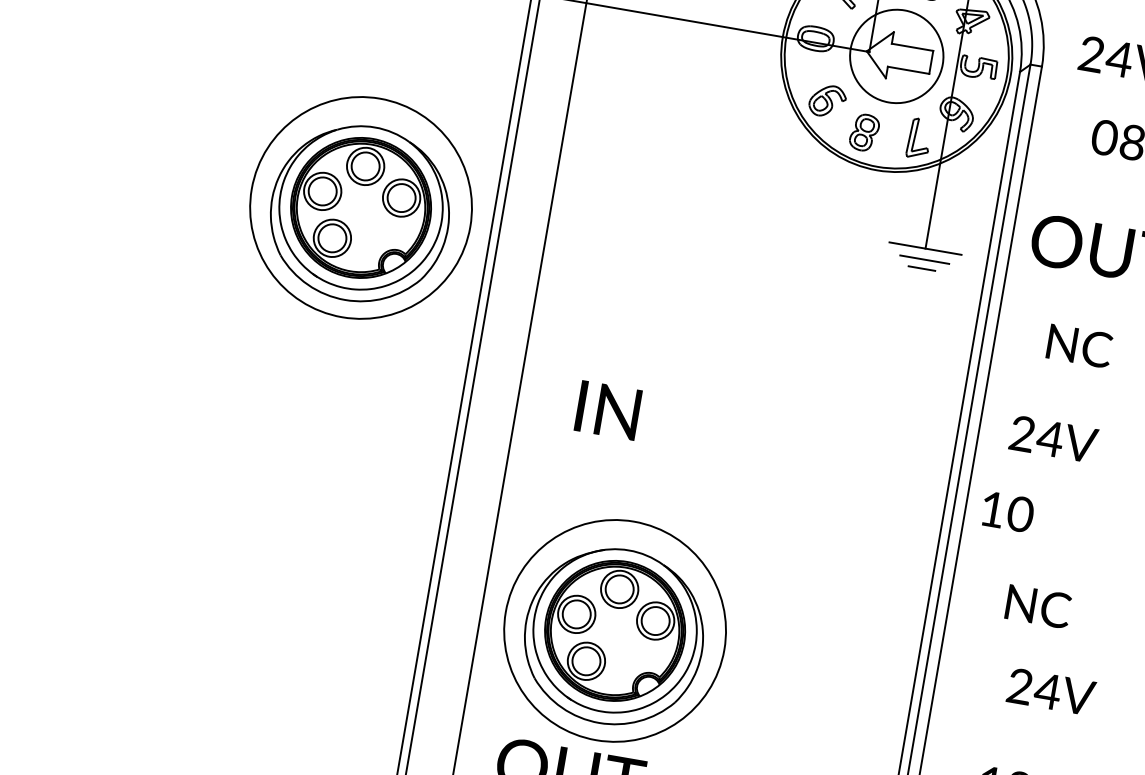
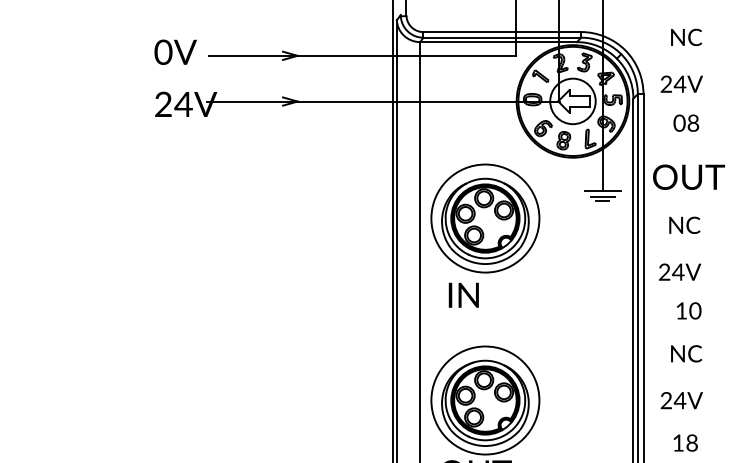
part: (361, 207) -> (485, 218), moved
text: (1008, 511) -> (689, 310), moved
text: (1050, 691) -> (681, 400), moved

